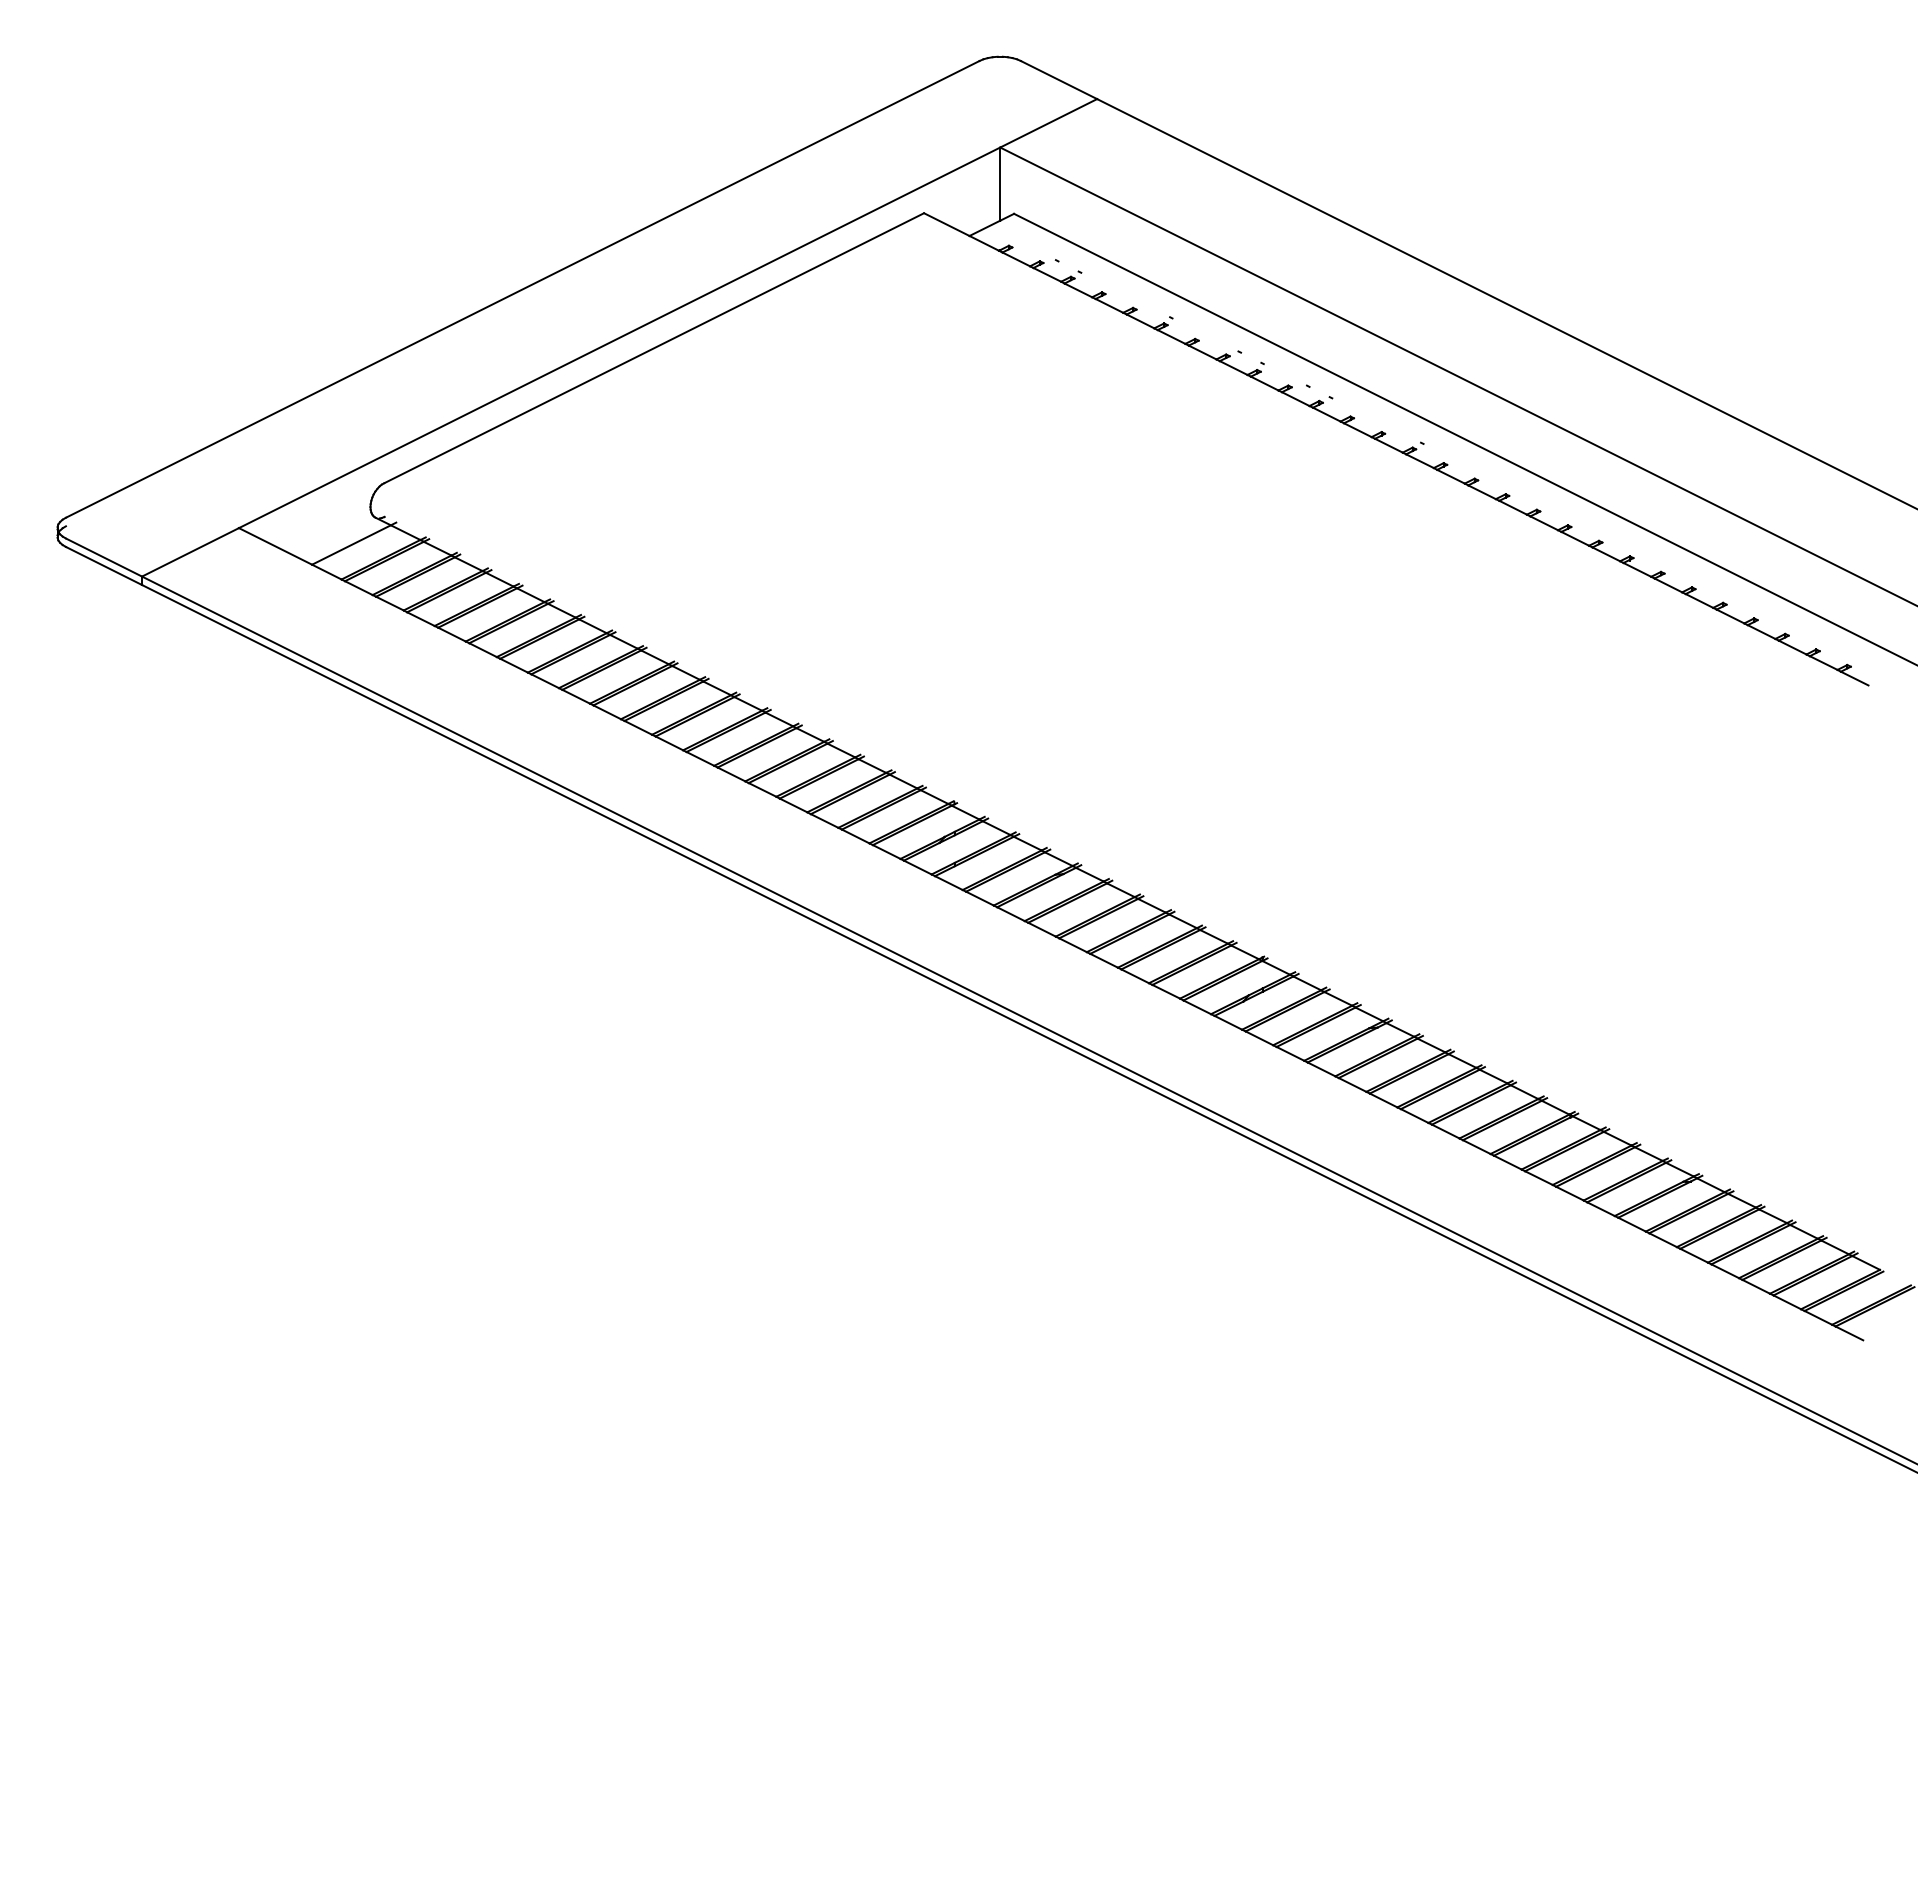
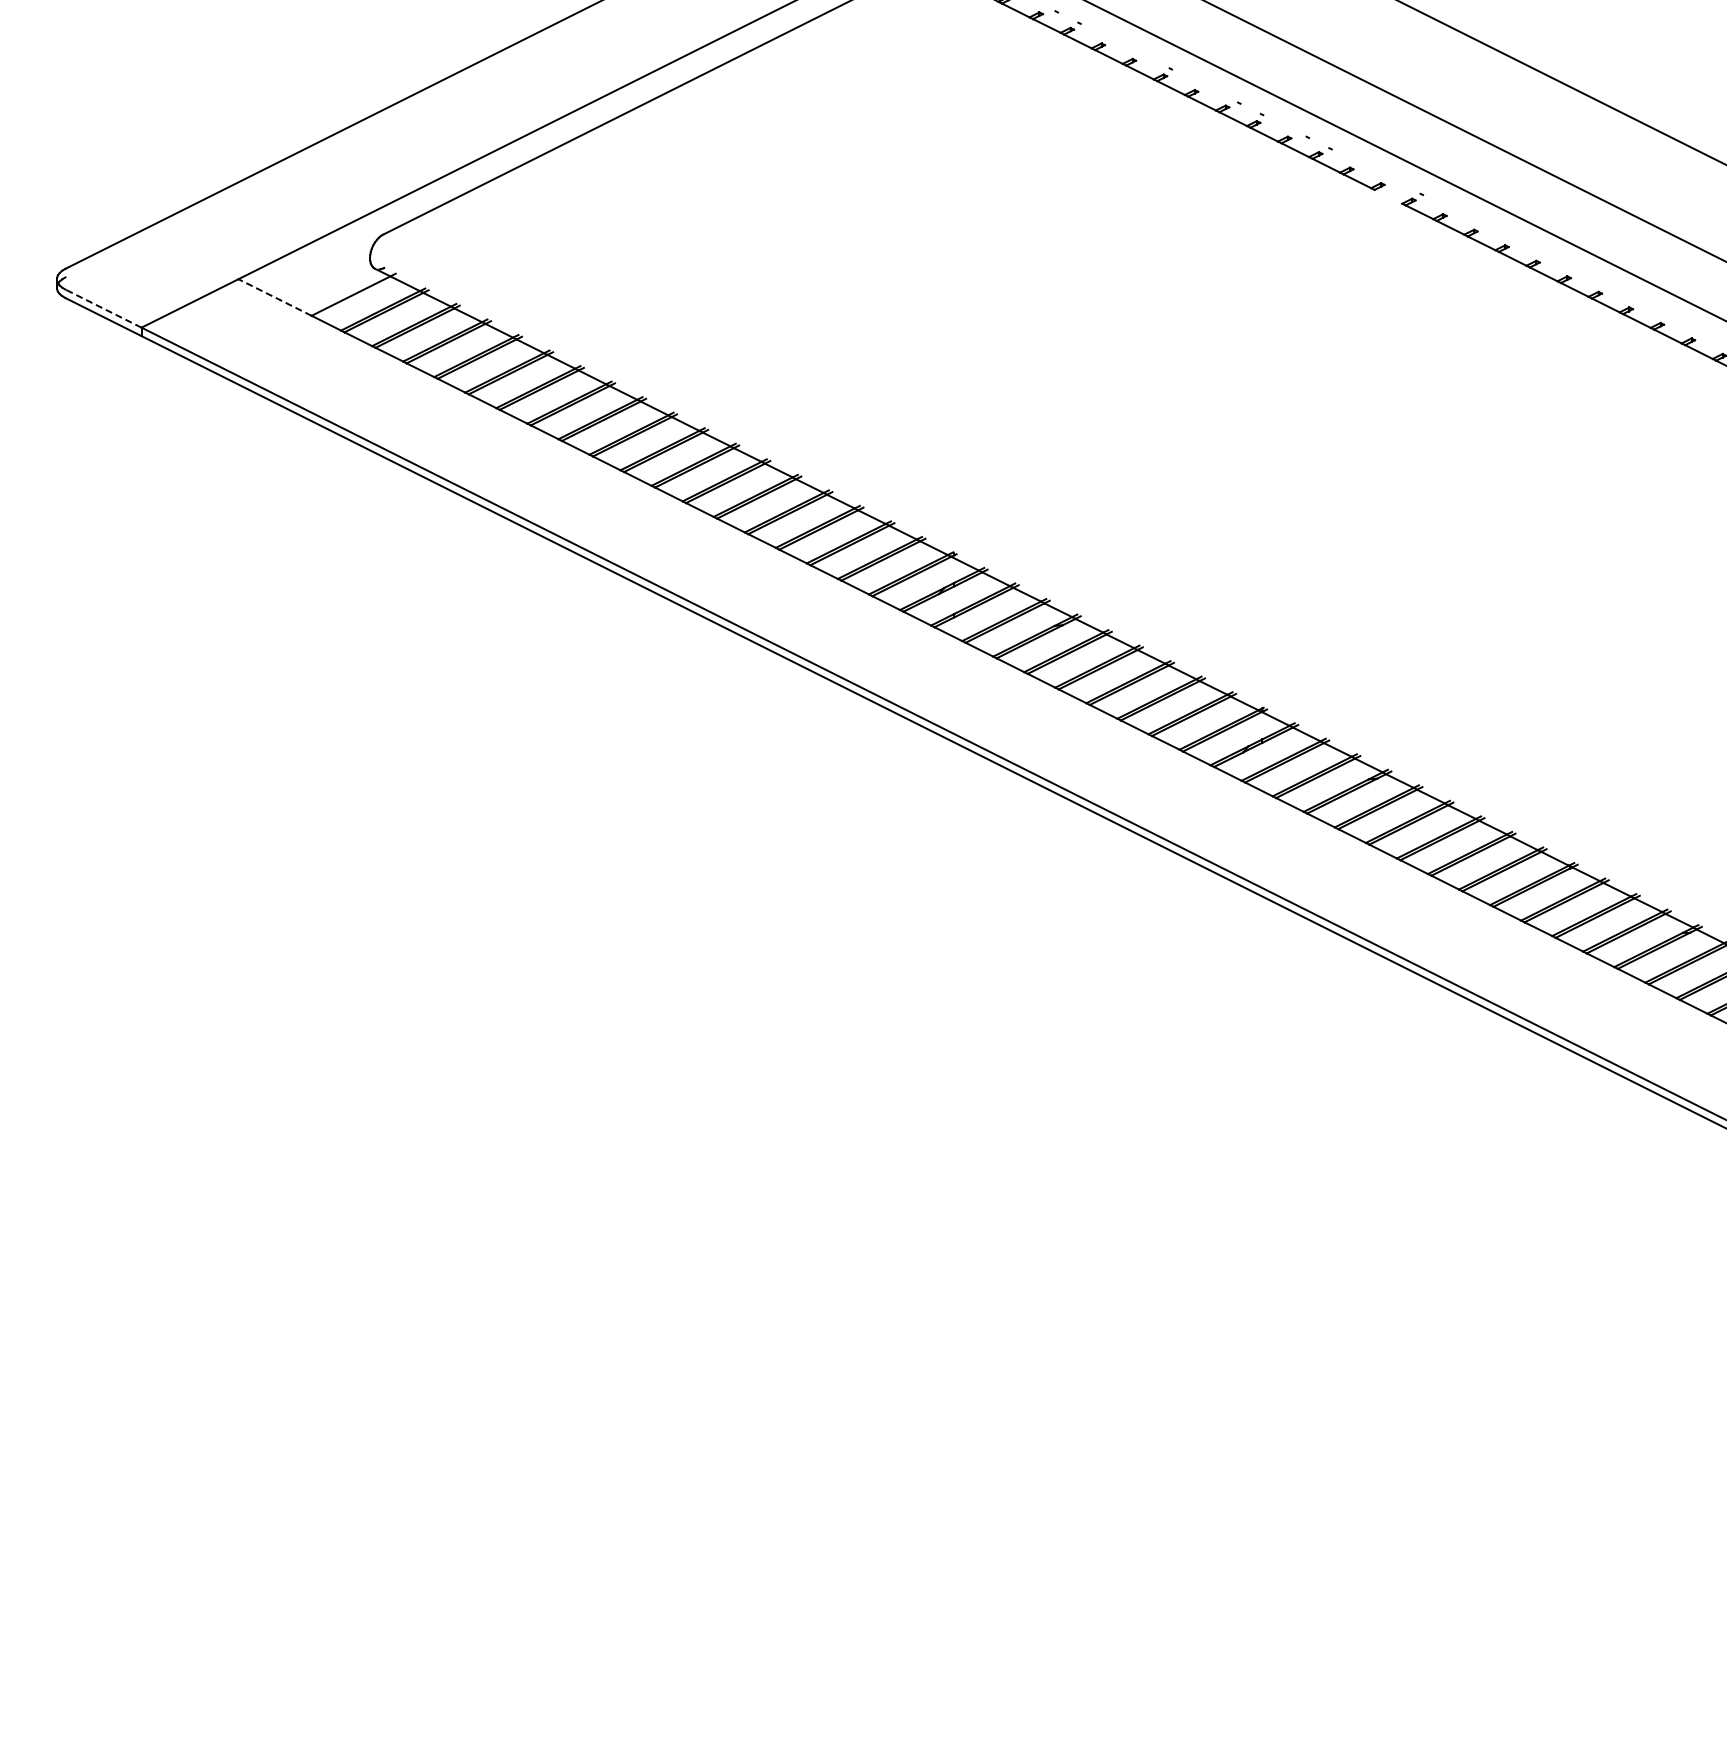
line: (1388, 445) -> (1388, 196), removed
line: (275, 546) -> (275, 297), solid -> dashed
line: (104, 557) -> (104, 308), solid -> dashed

